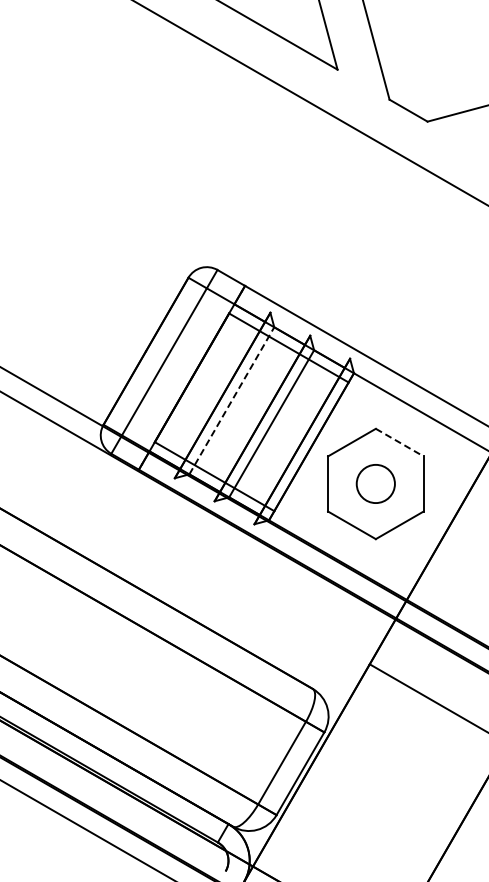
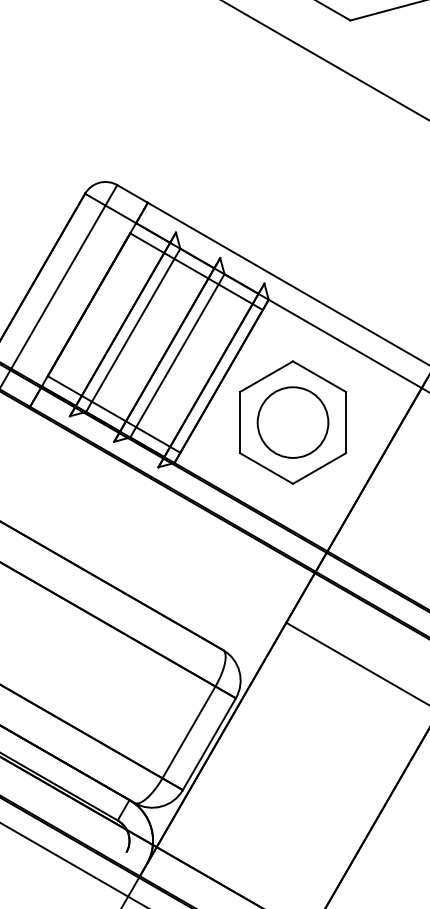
line: (231, 400) -> (132, 329), dashed -> solid
line: (399, 442) -> (319, 376), dashed -> solid
circle: (375, 483) -> (292, 422), size x1.67

